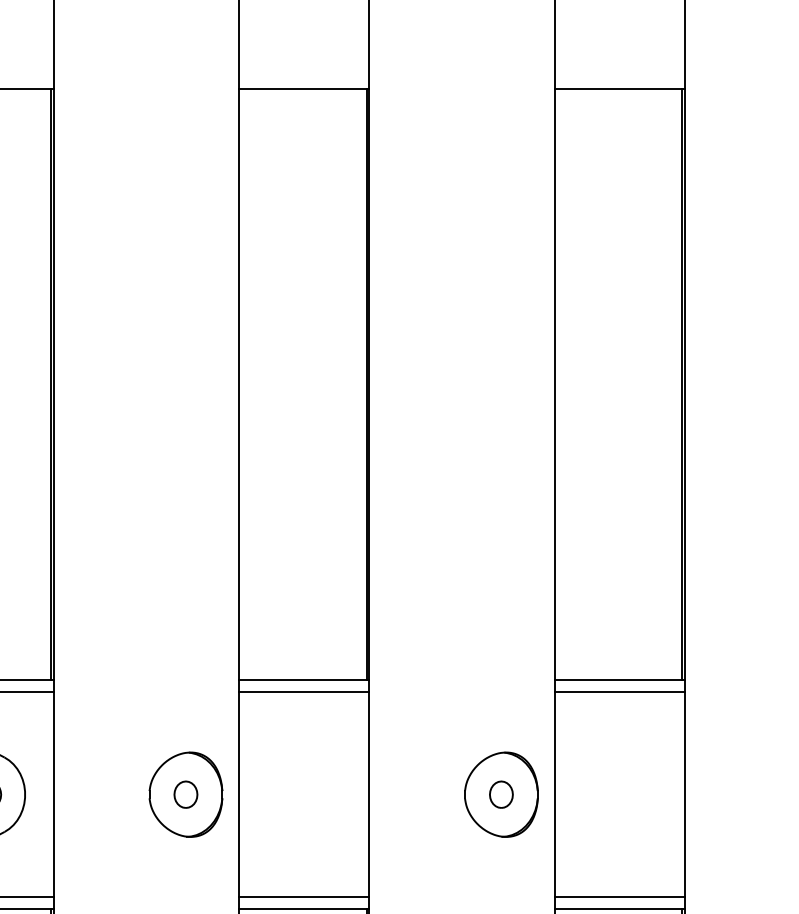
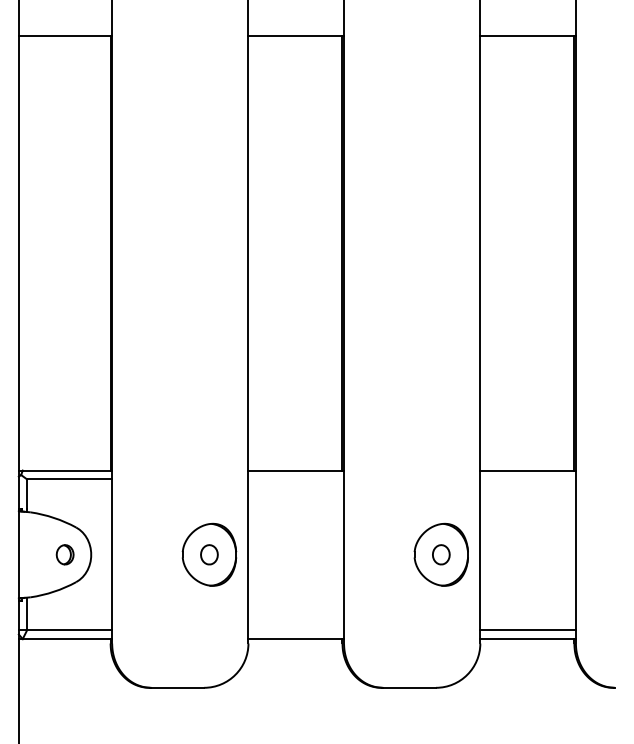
line: (304, 692) -> (296, 479), removed
line: (618, 692) -> (527, 479), removed
line: (304, 897) -> (296, 630), removed

